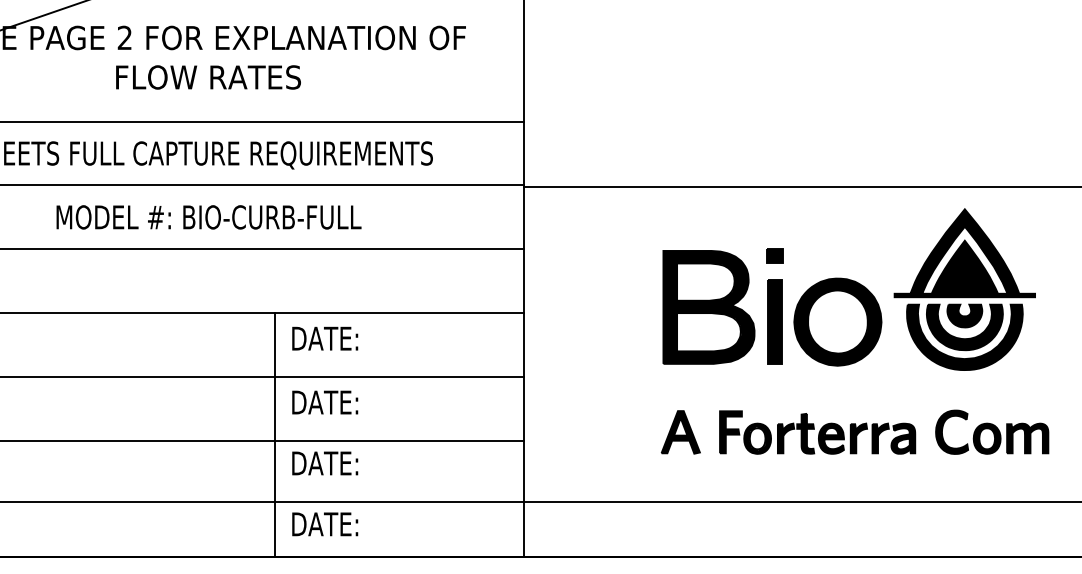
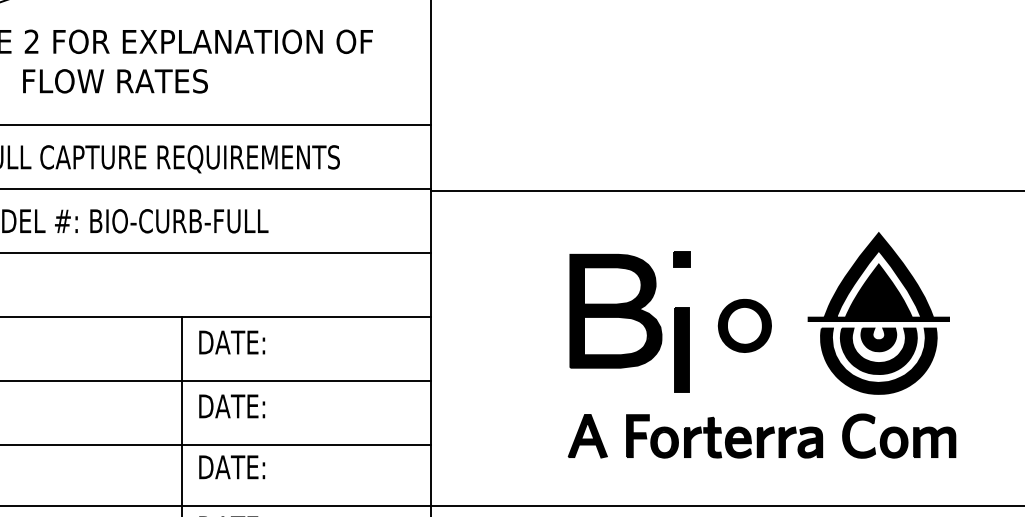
part: (964, 289) -> (878, 313), moved
part: (774, 321) -> (681, 349), moved
part: (837, 321) -> (744, 325), size x0.6

